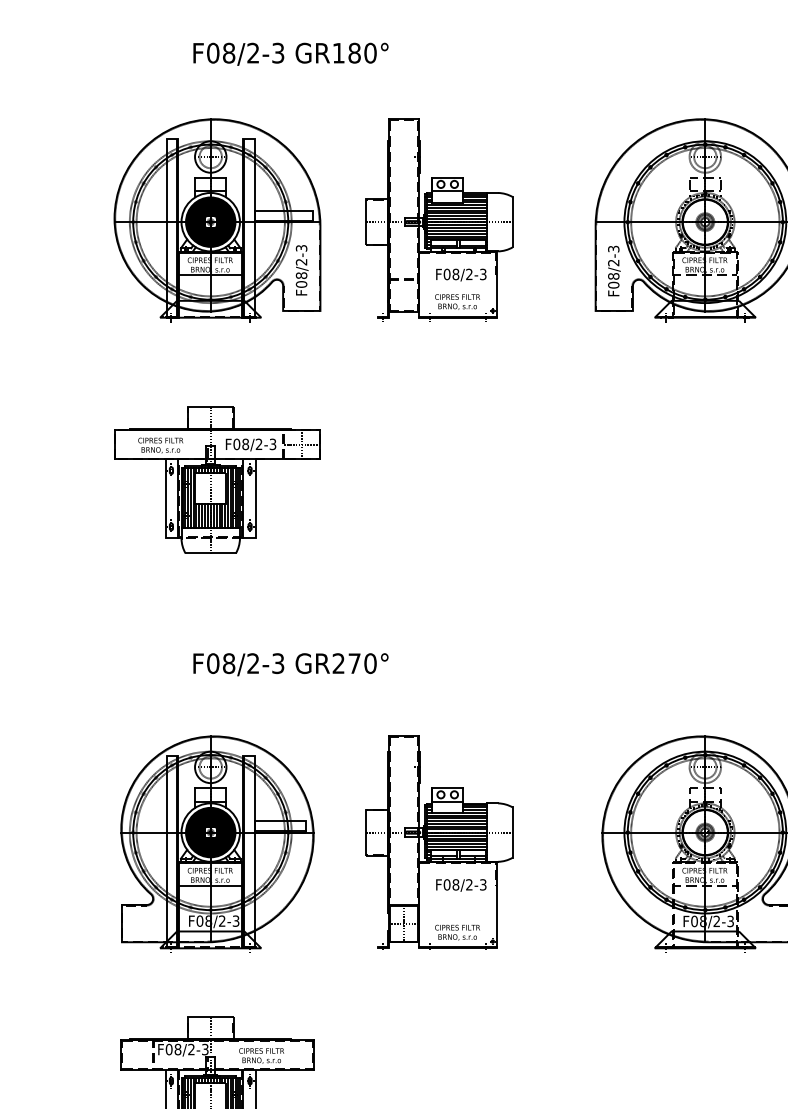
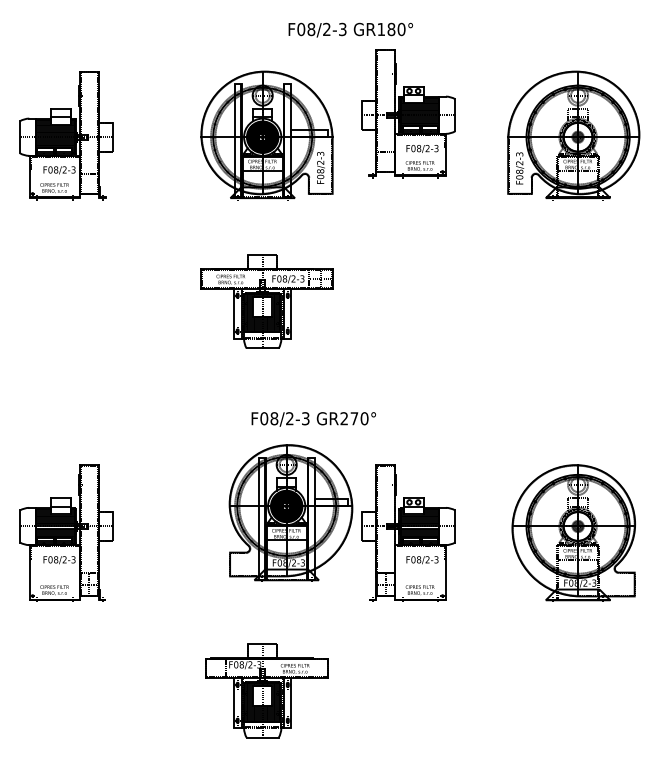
text: (290, 53) -> (350, 29), moved
part: (439, 219) -> (408, 113), moved
part: (216, 842) -> (290, 512), moved

